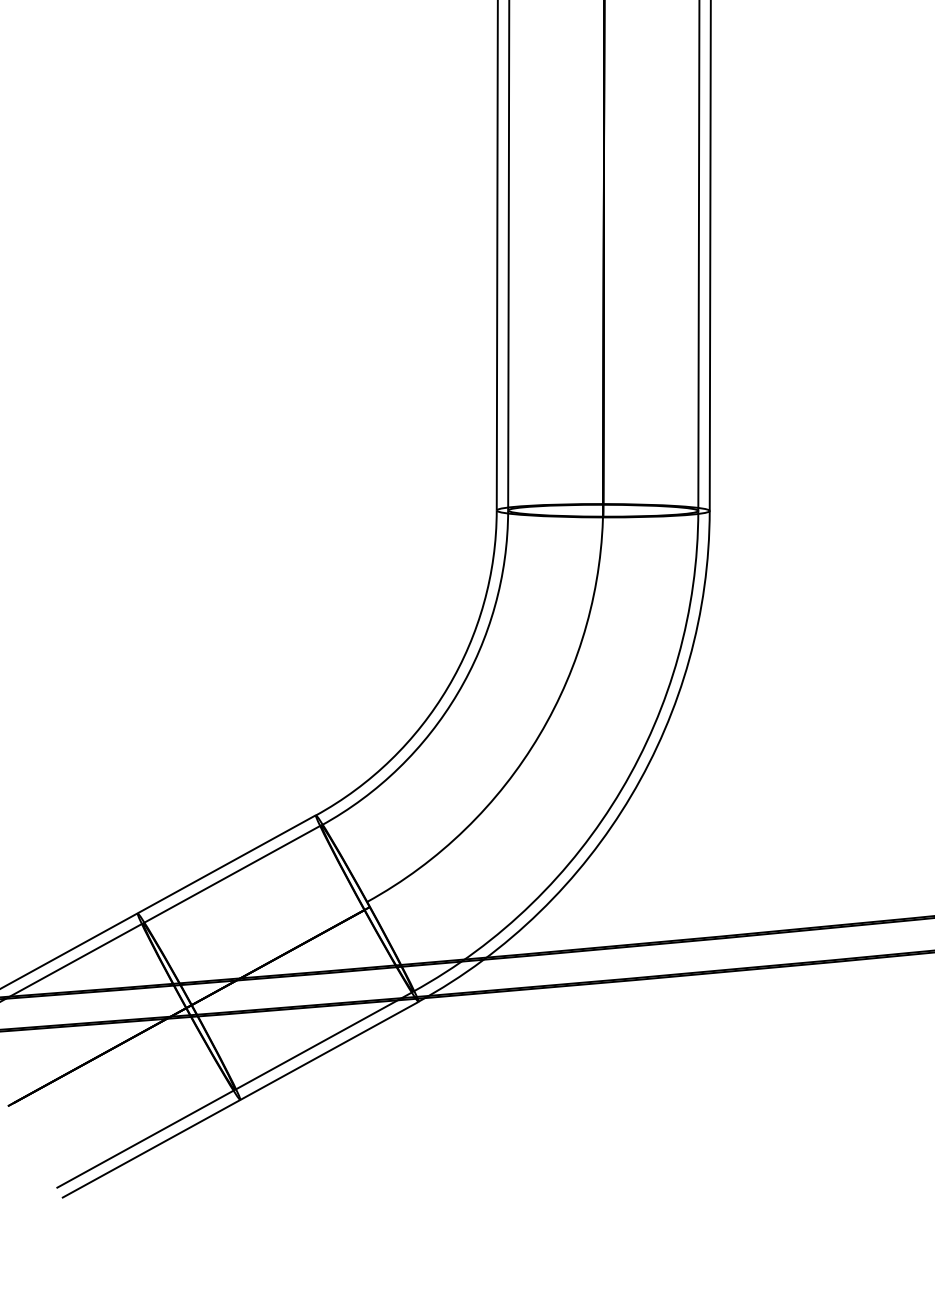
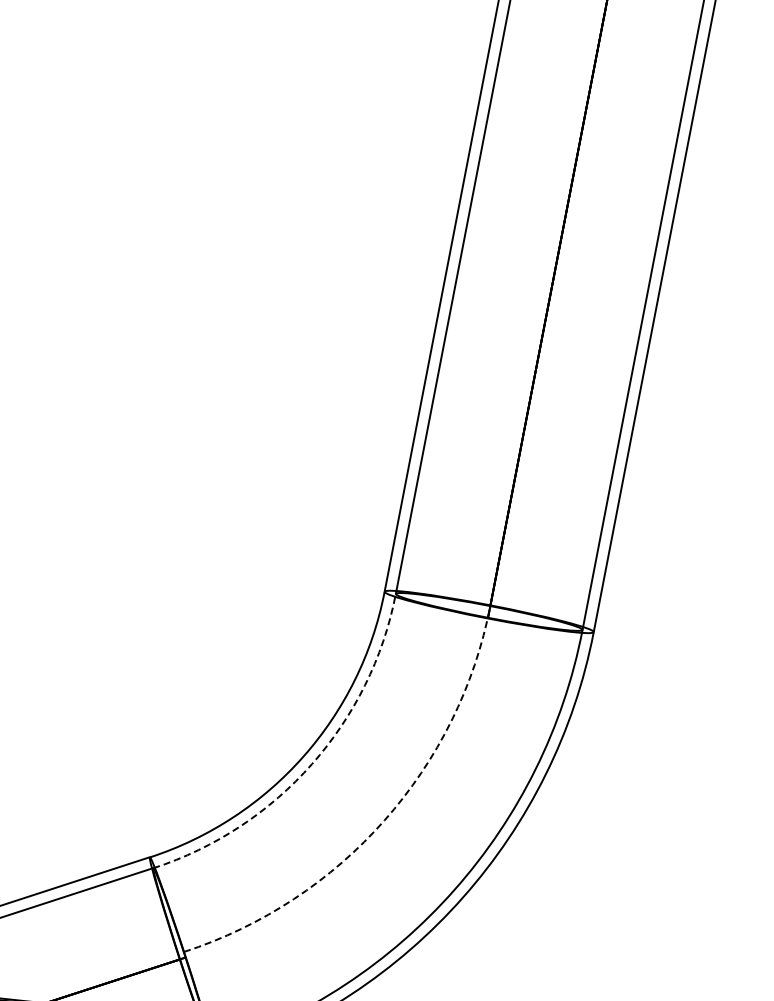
arc: (457, 693) -> (311, 764), solid -> dashed
arc: (539, 735) -> (384, 820), solid -> dashed

